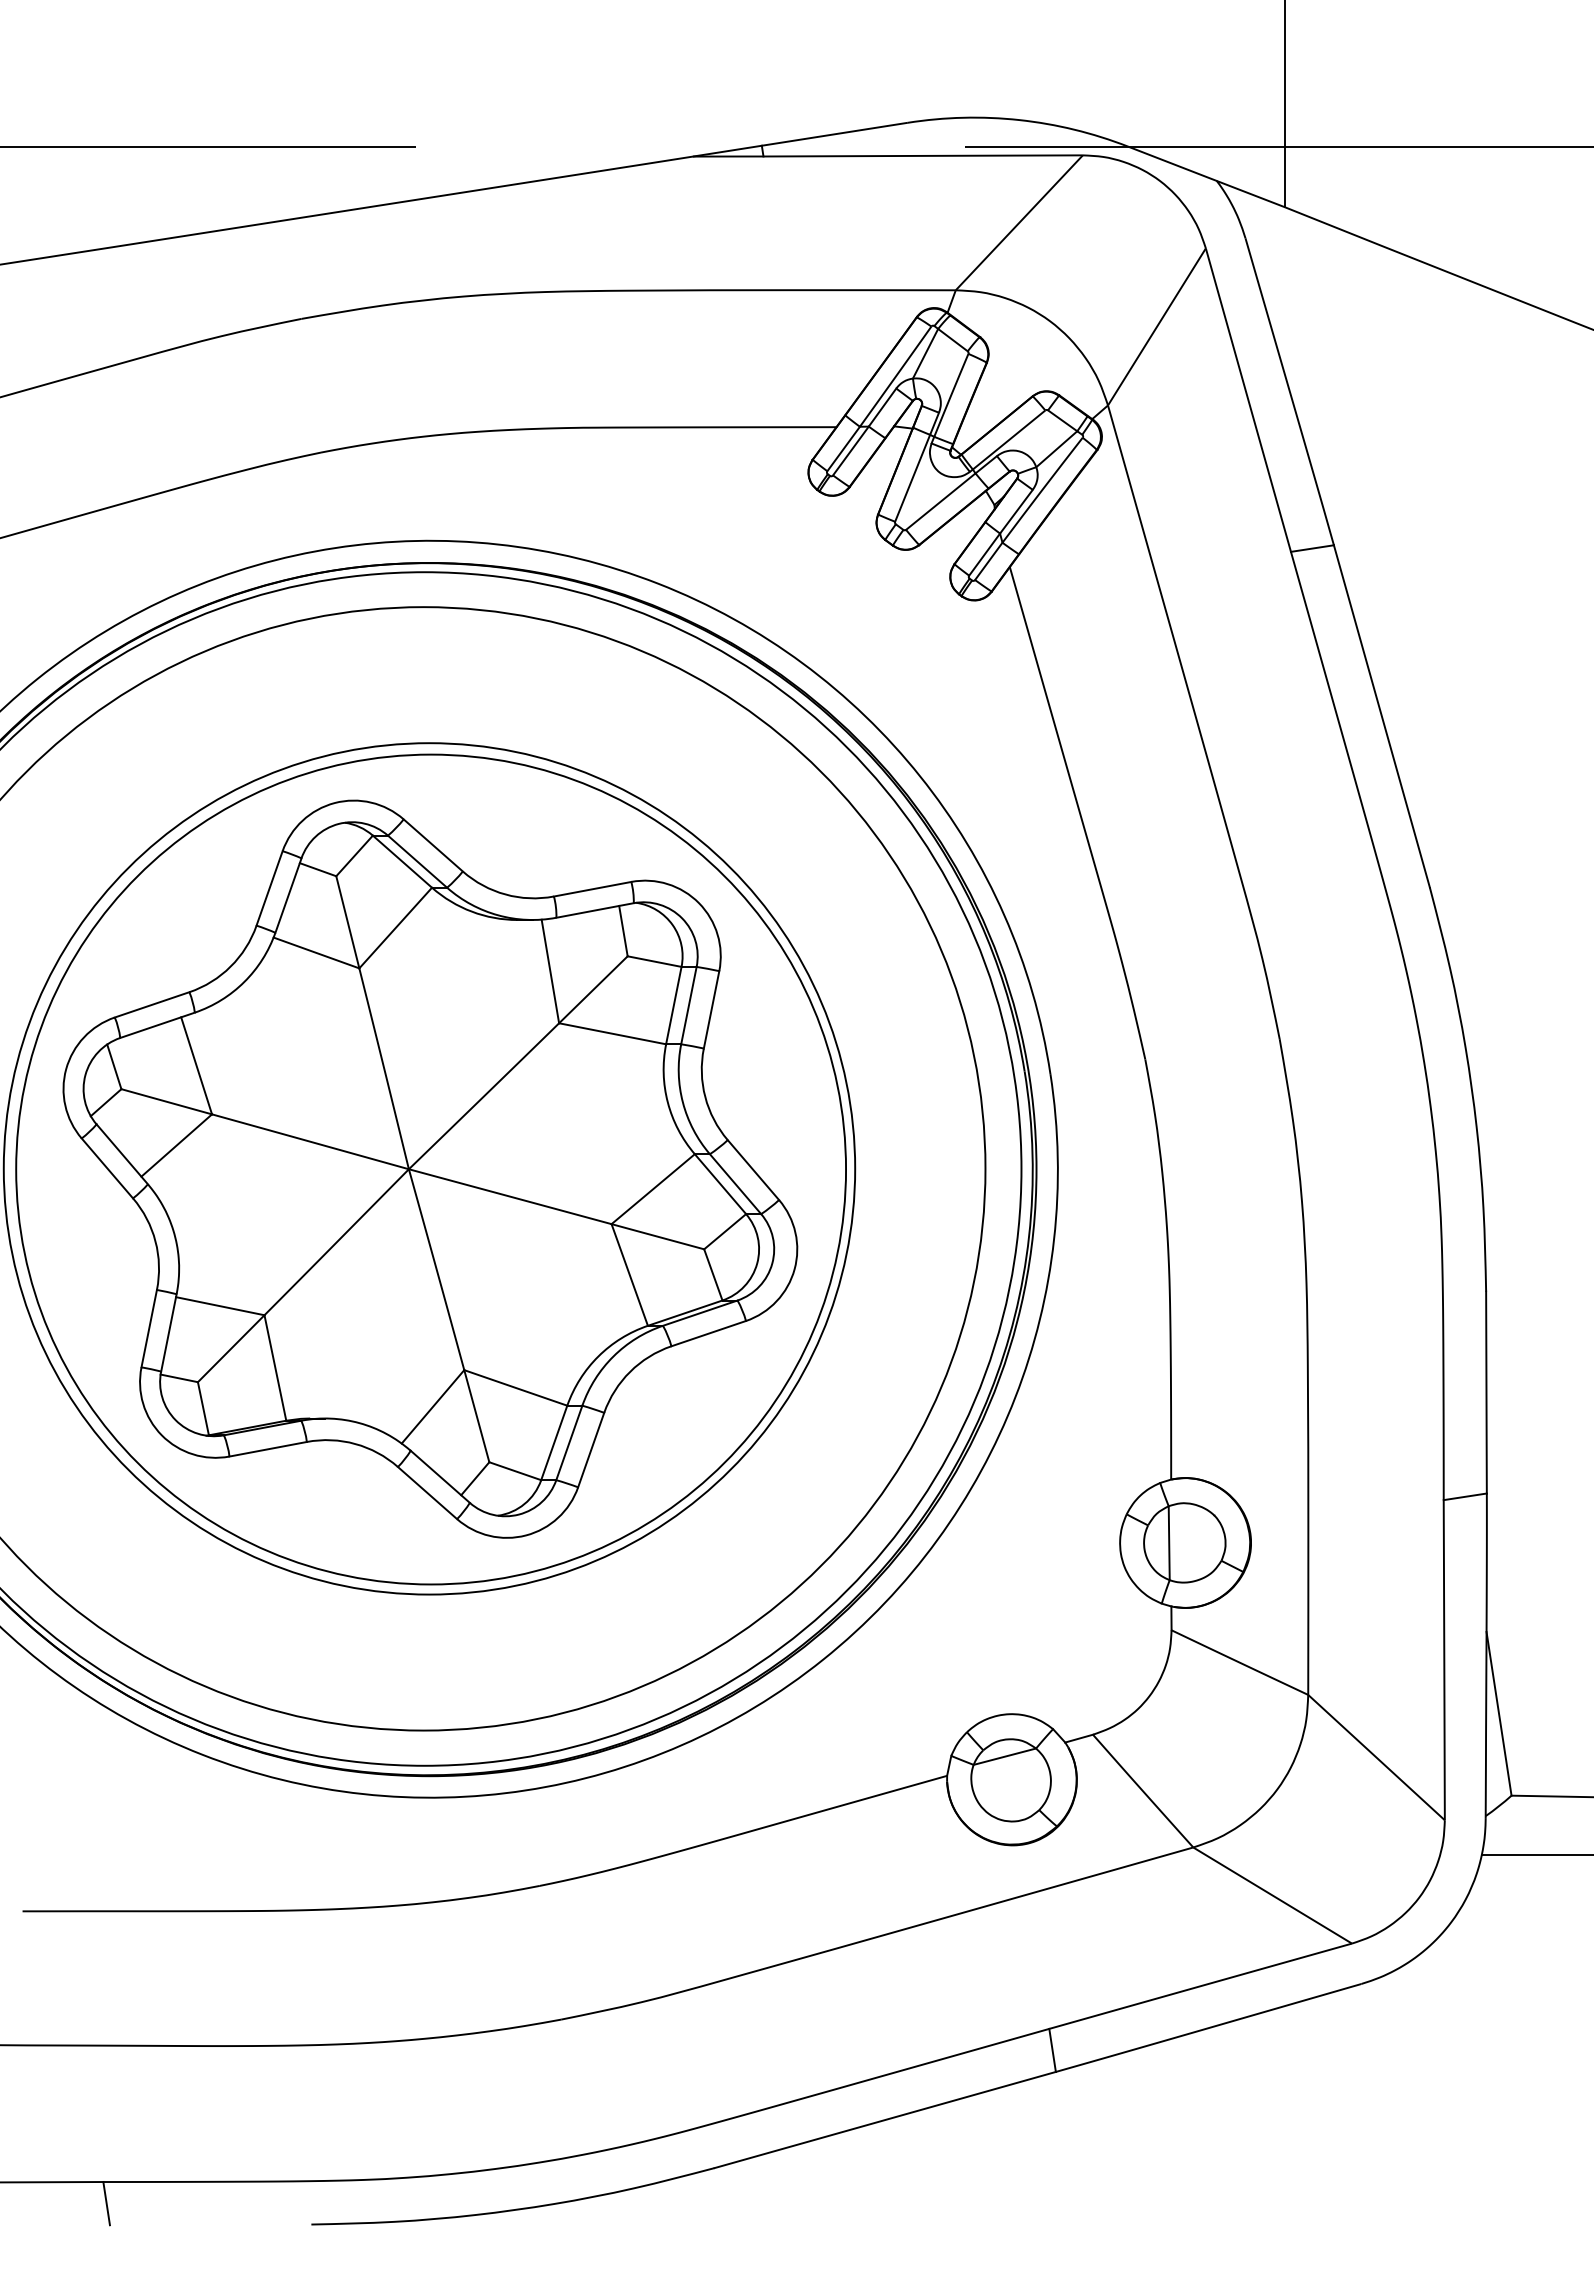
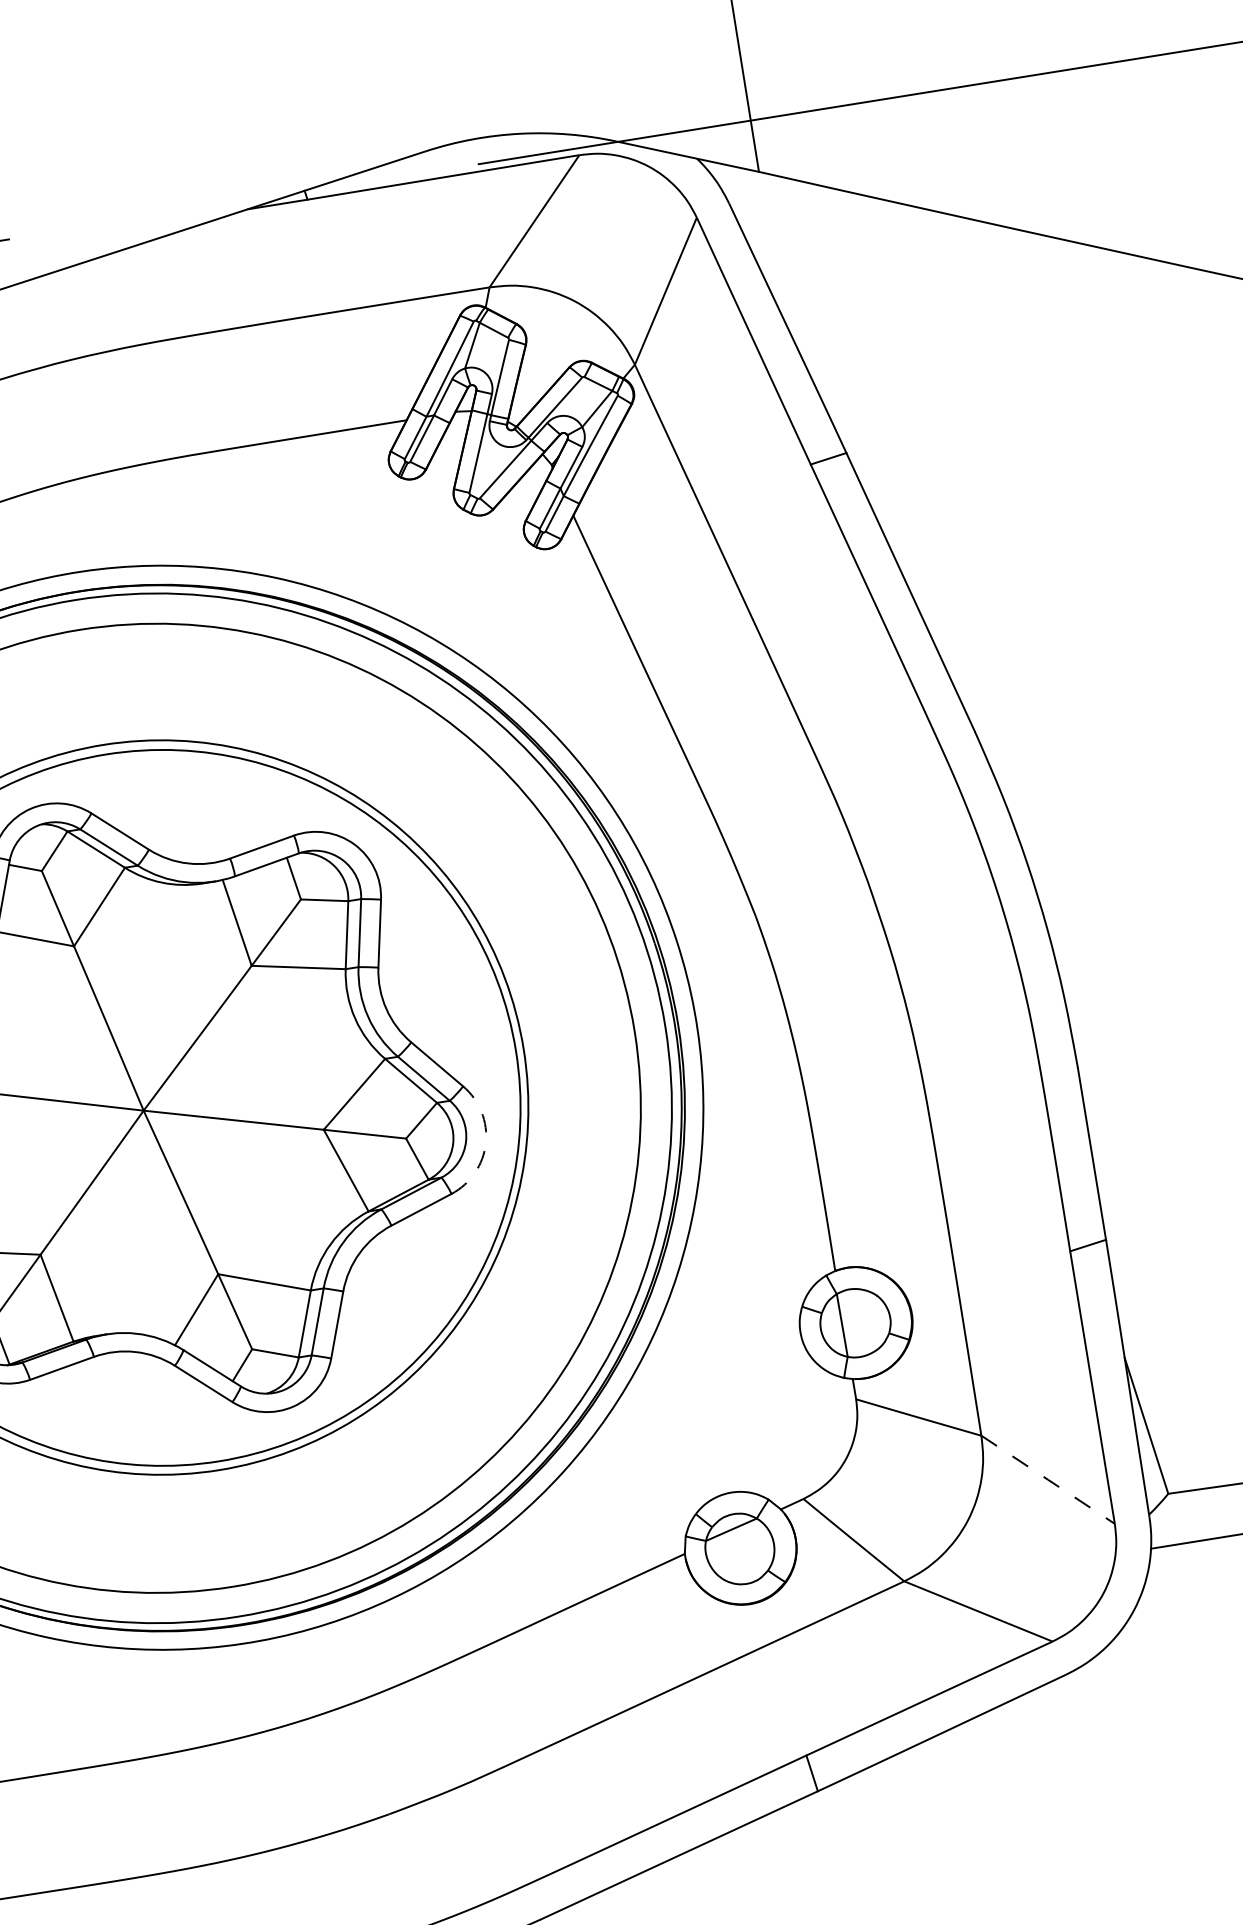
arc: (794, 1269) -> (485, 1143), solid -> dashed
line: (1376, 1757) -> (1048, 1479), solid -> dashed

